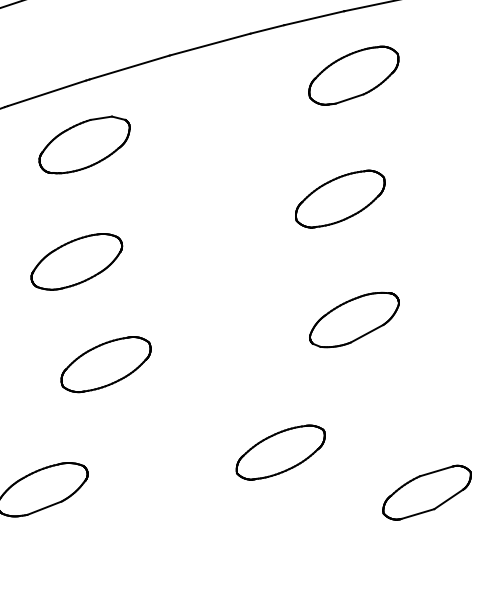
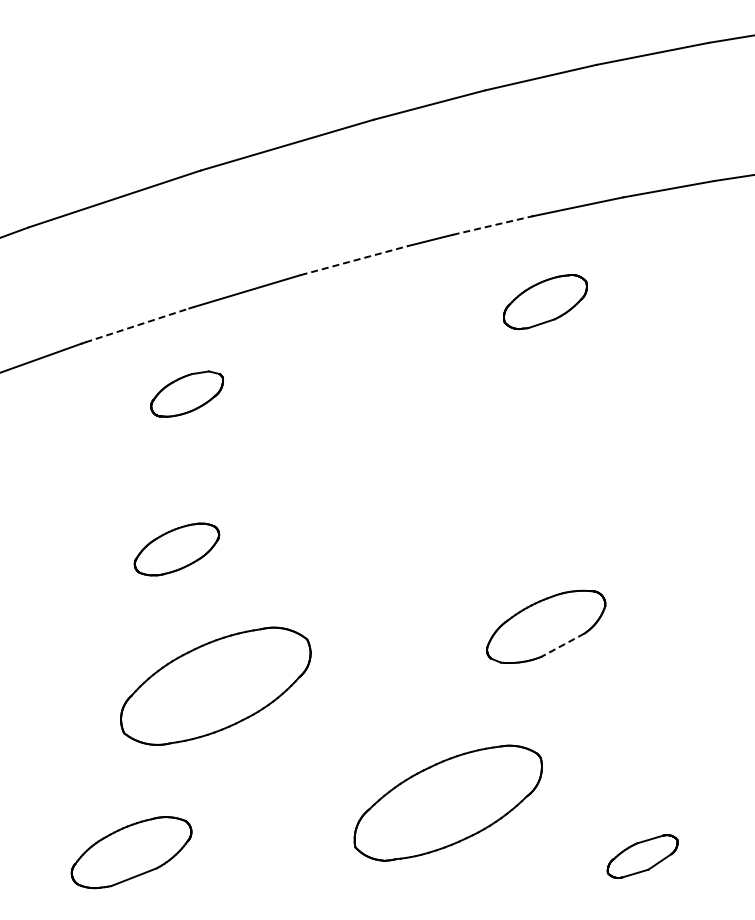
line: (314, 18) -> (492, 225), solid -> dashed
line: (210, 44) -> (354, 260), solid -> dashed
part: (353, 75) -> (545, 301), size x0.7
line: (47, 93) -> (137, 325), solid -> dashed
part: (84, 144) -> (186, 393), size x0.6
part: (340, 198) -> (527, 465), removed
part: (76, 261) -> (176, 549), size x0.7
line: (366, 333) -> (562, 645), solid -> dashed
part: (105, 364) -> (215, 685), size x1.6
part: (280, 452) -> (447, 803), size x1.6
part: (426, 492) -> (642, 856), size x0.6

